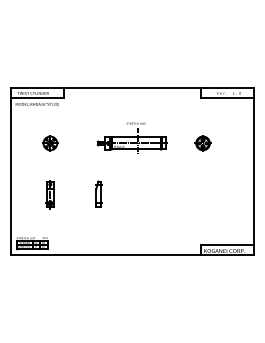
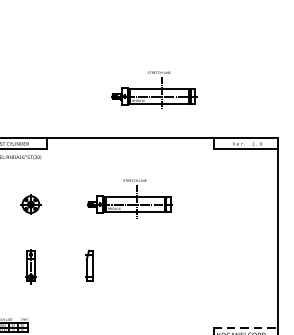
part: (151, 48) -> (153, 89), added
part: (202, 143) -> (215, 204), removed
line: (227, 245) -> (245, 328), solid -> dashed

